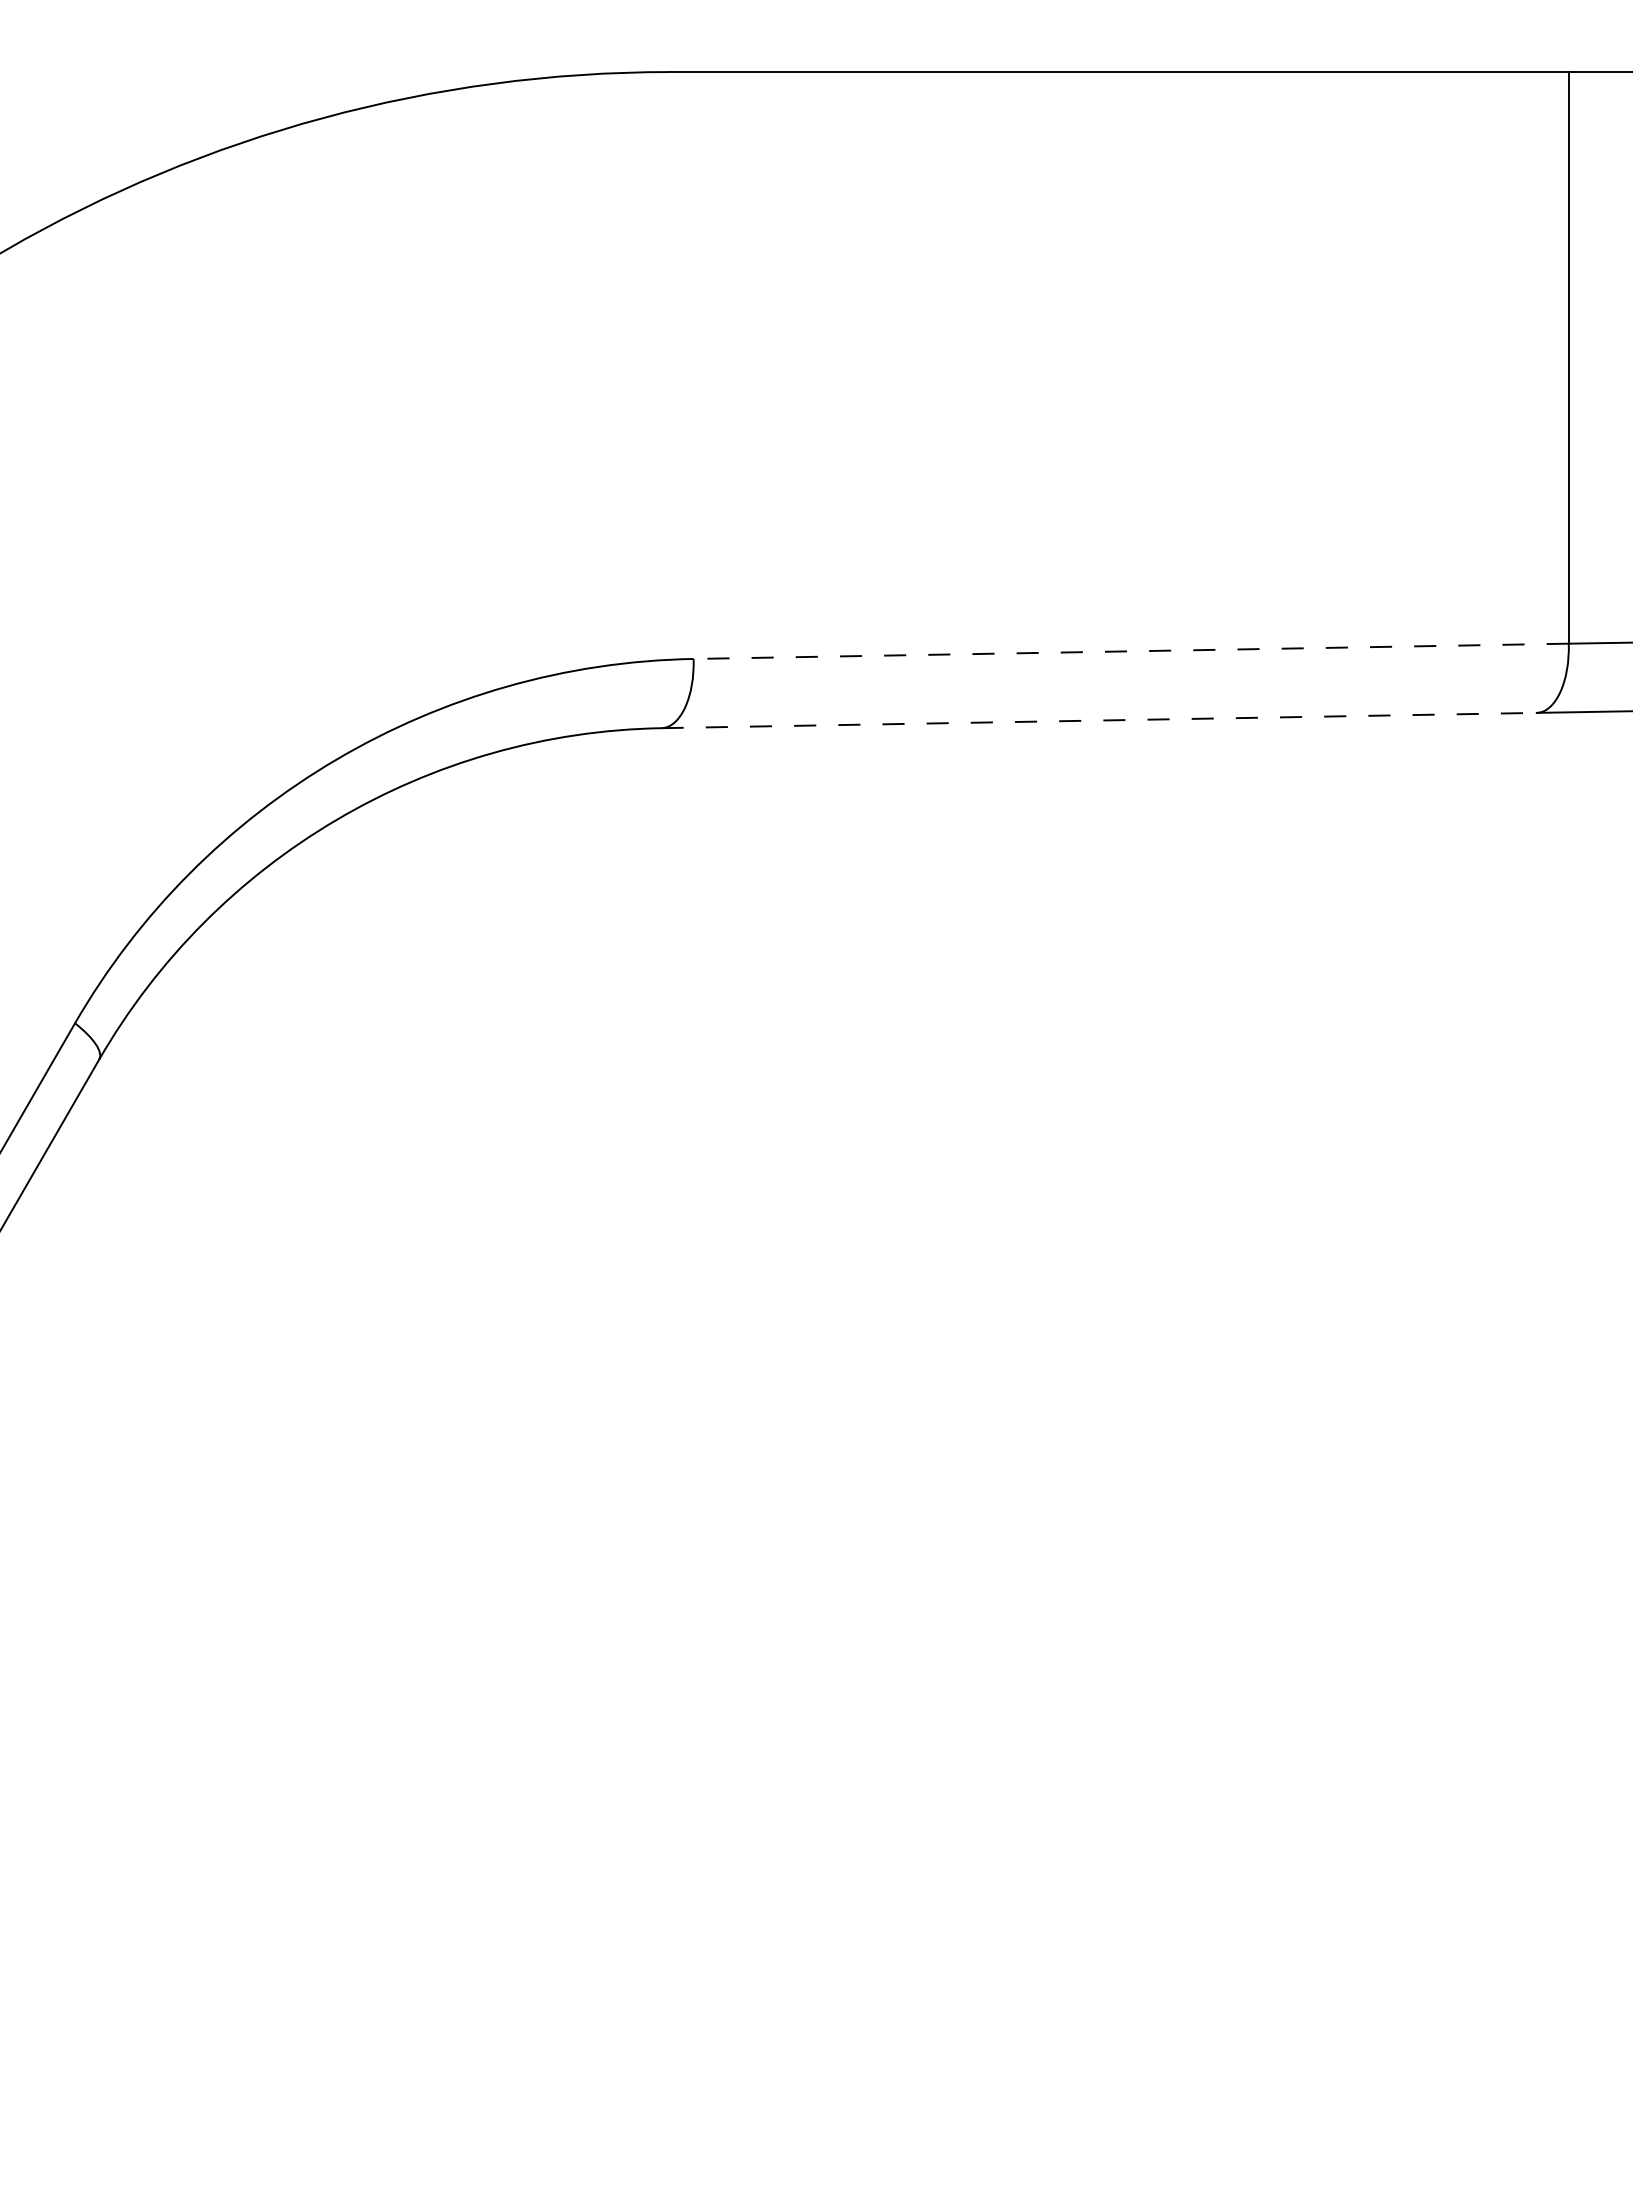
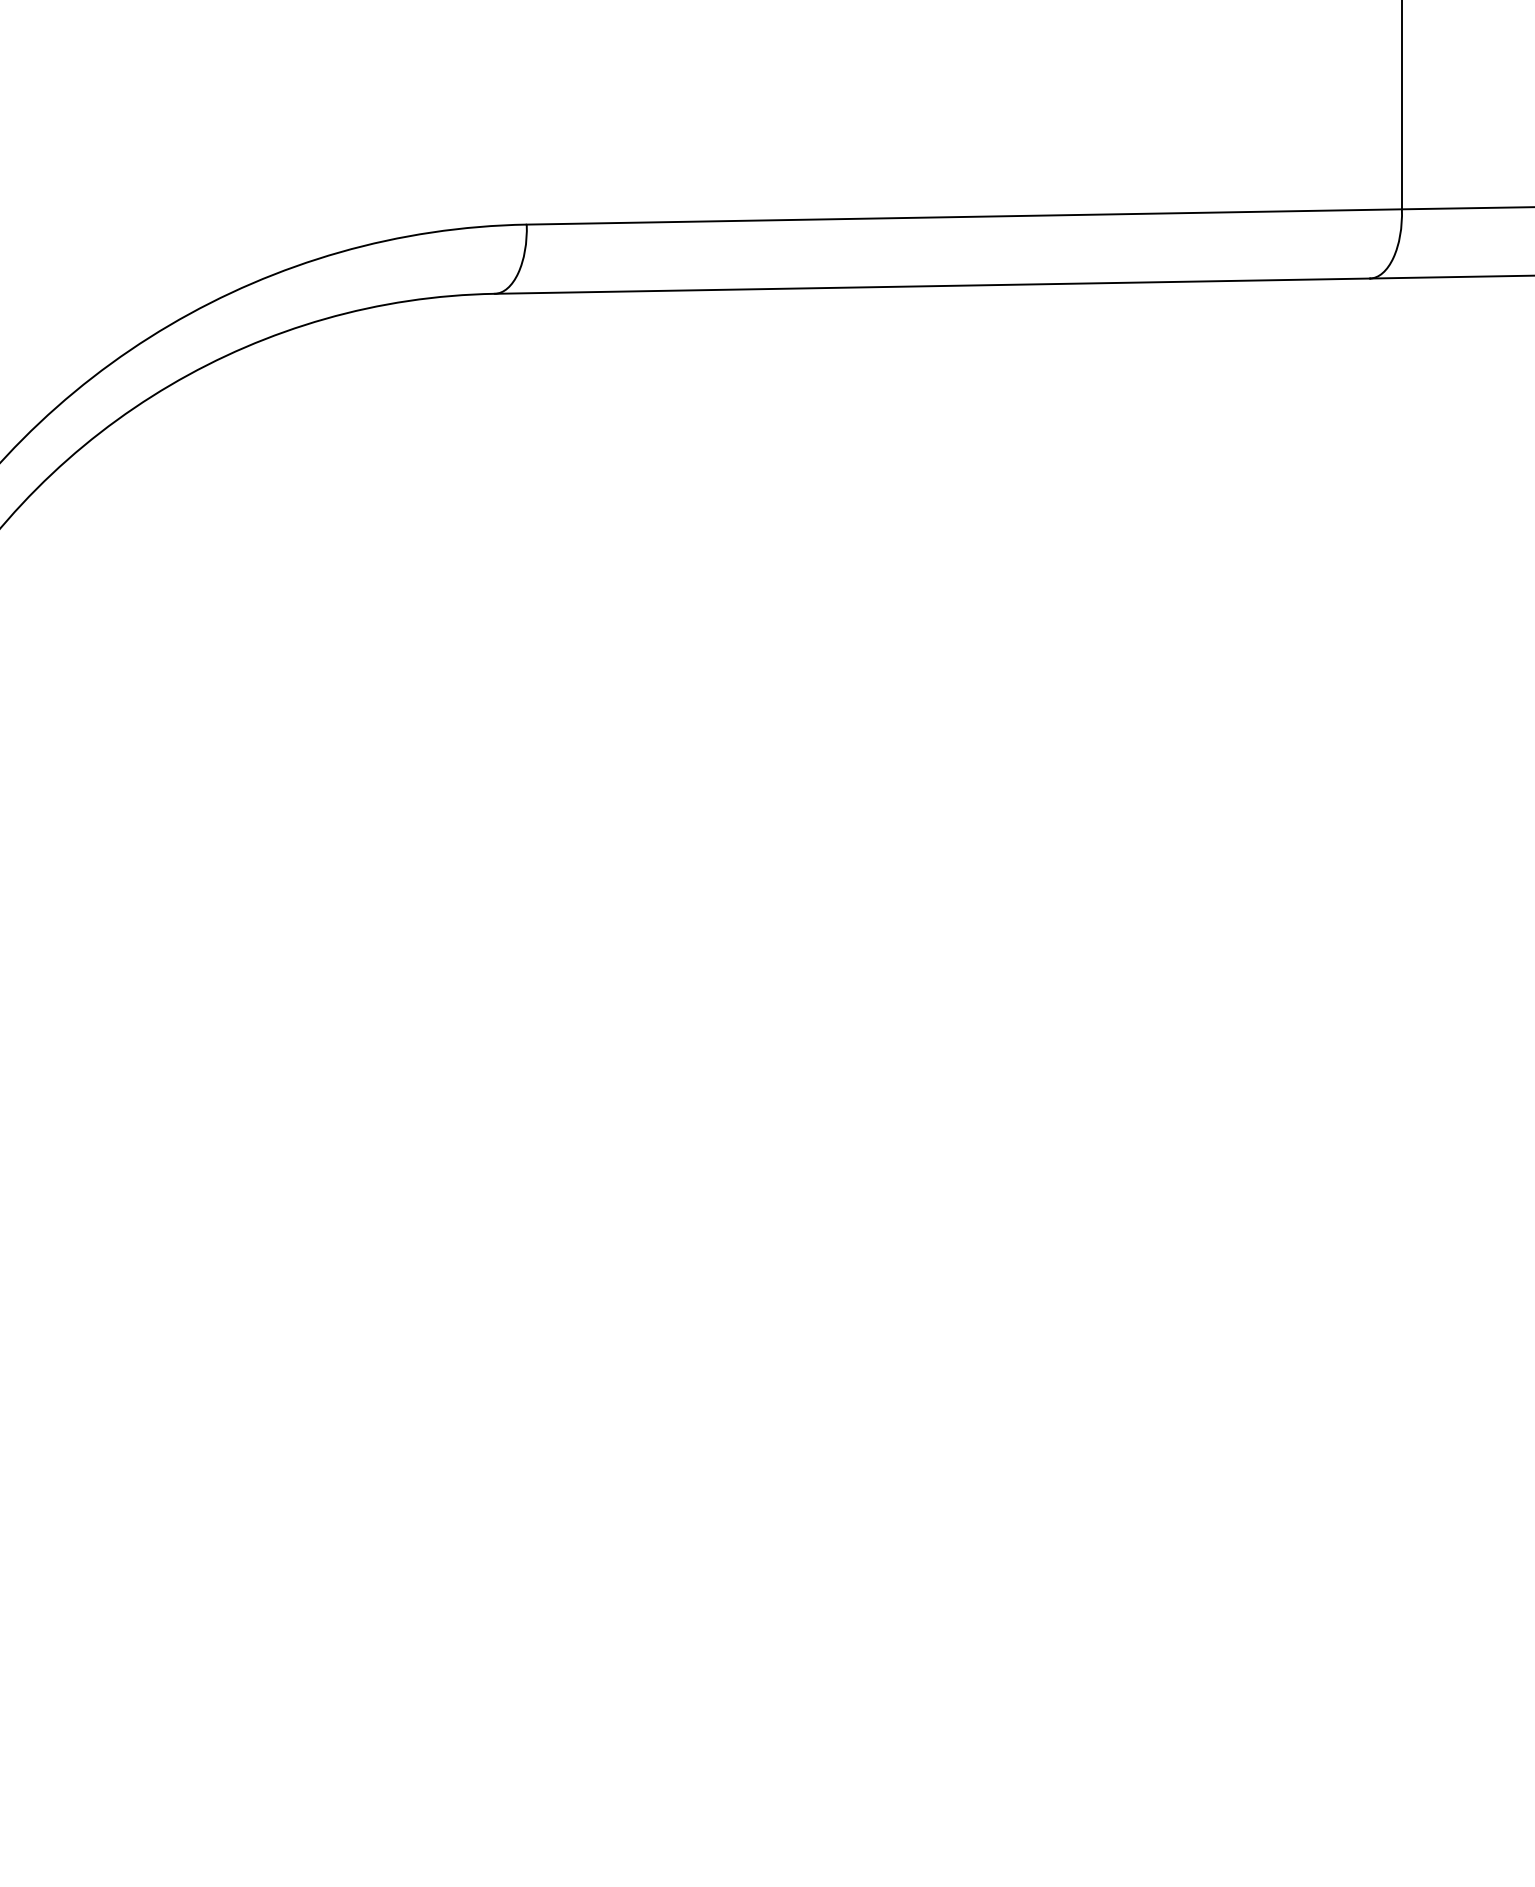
line: (1131, 651) -> (964, 217), dashed -> solid
line: (1099, 720) -> (932, 286), dashed -> solid

